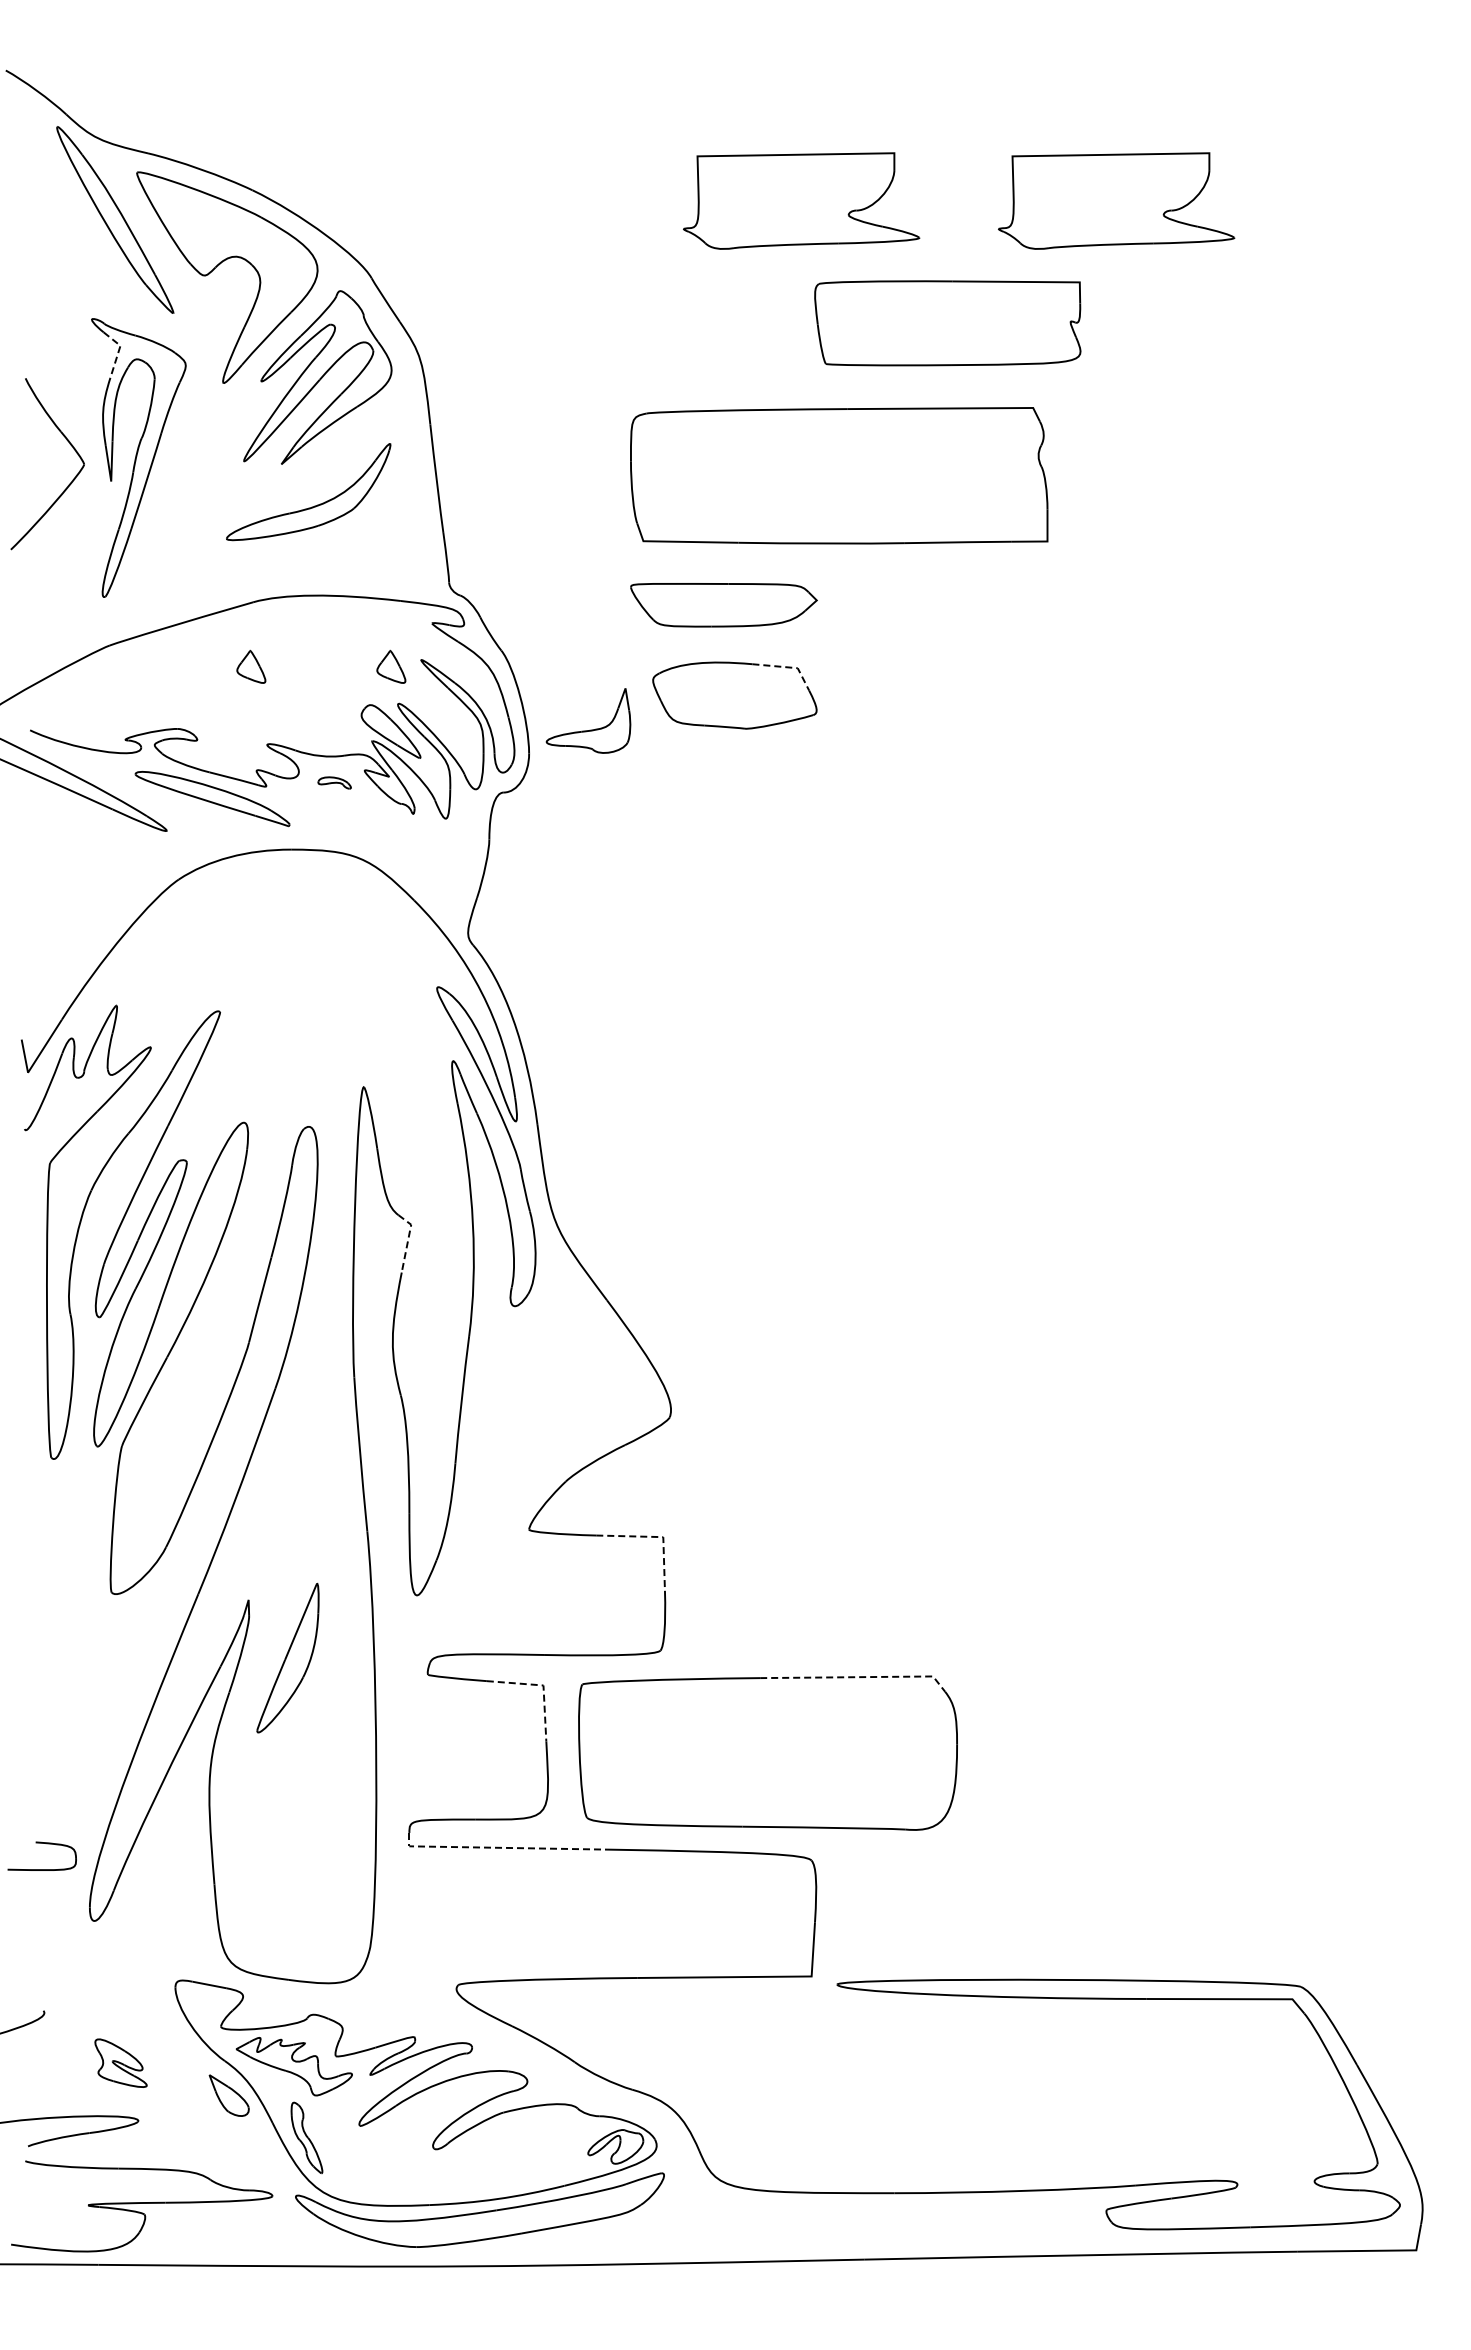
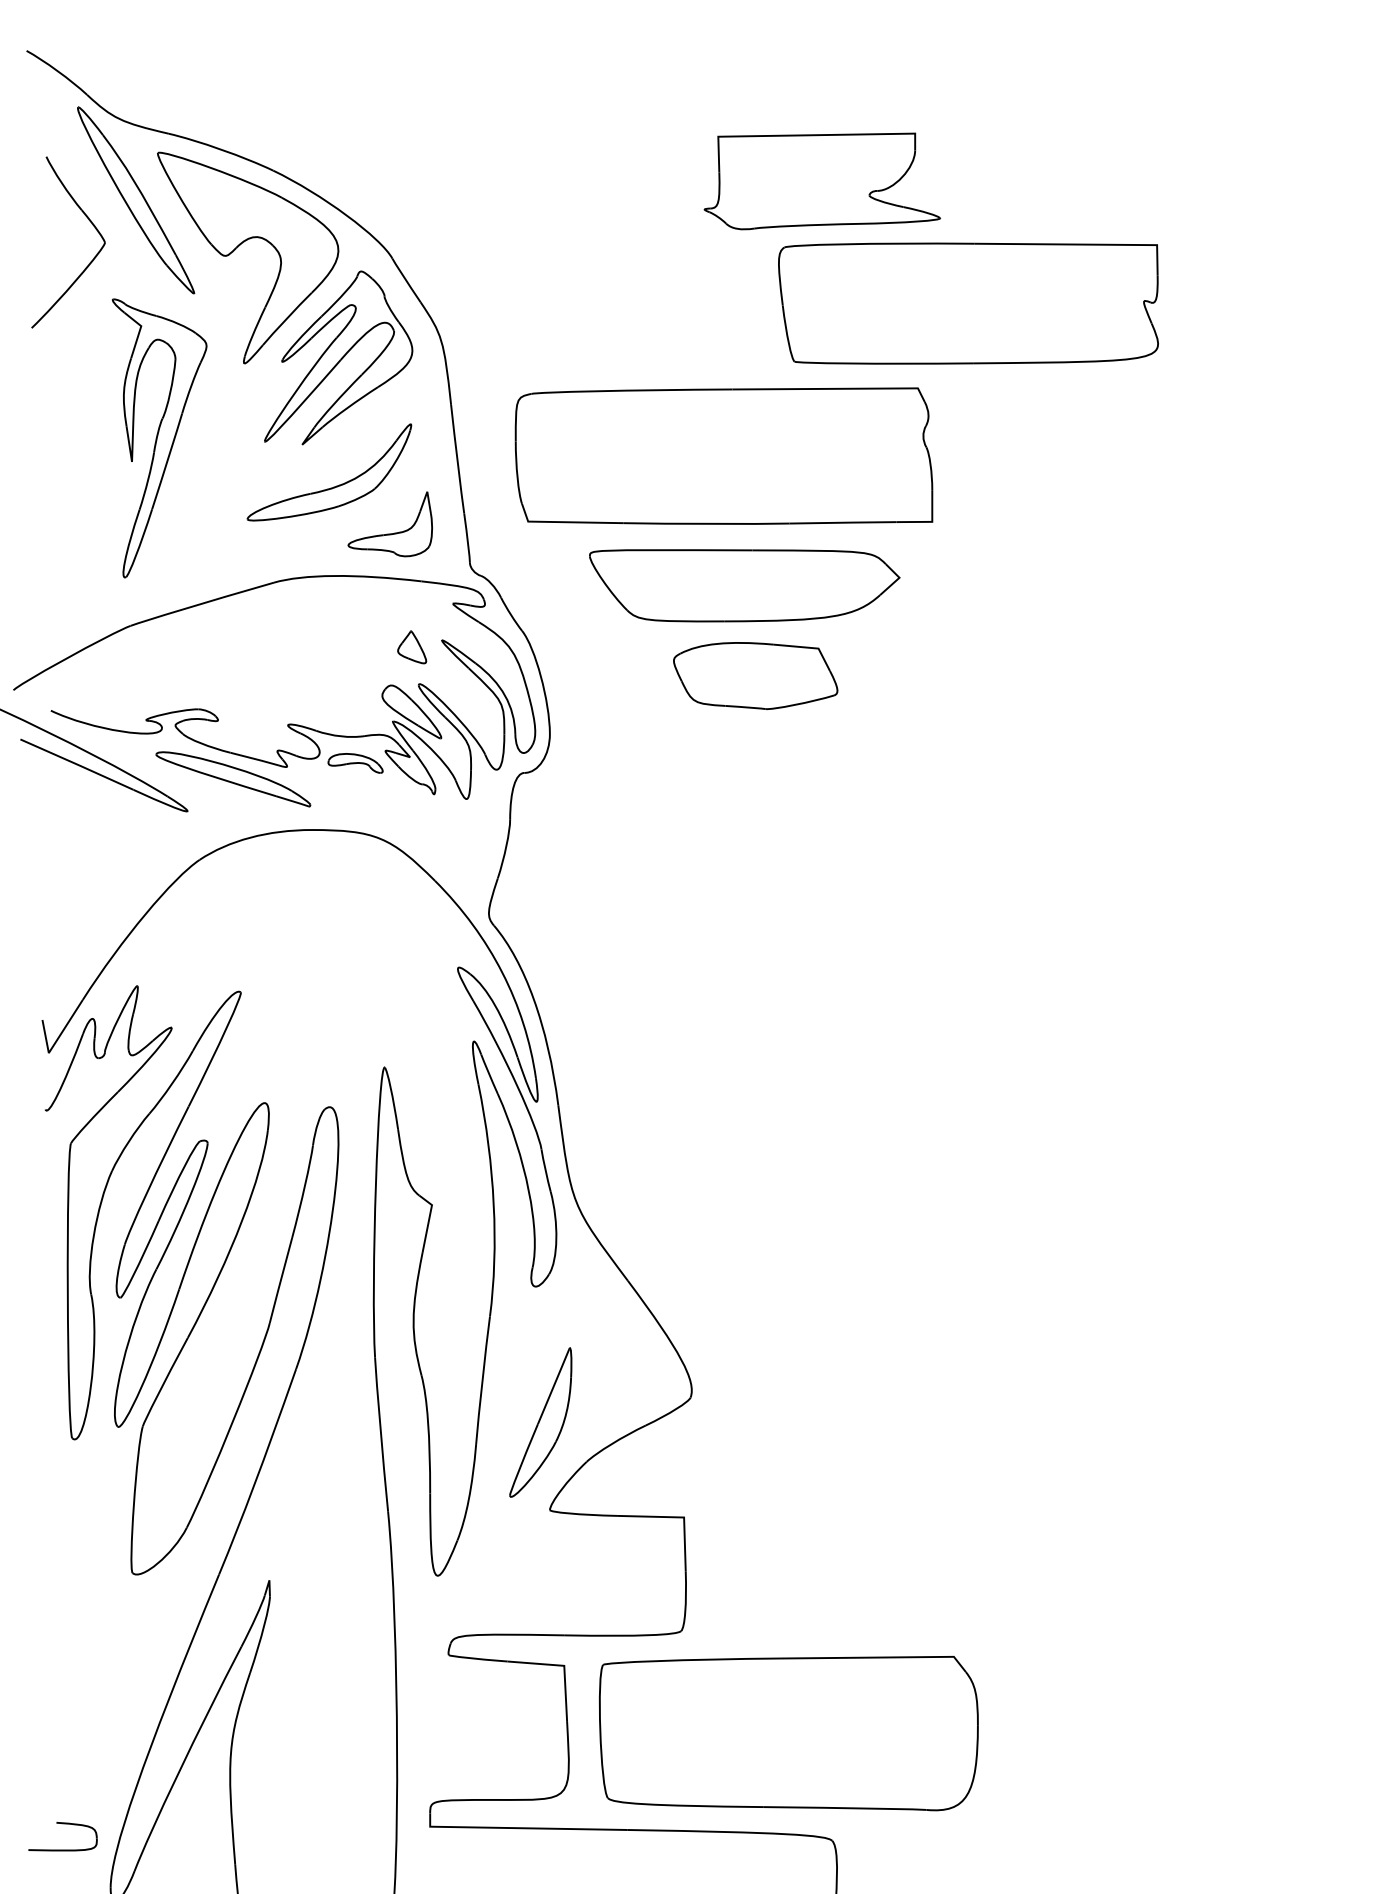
part: (1116, 200) -> (1137, 180), removed
part: (947, 323) -> (968, 303), size x1.43
line: (118, 351) -> (139, 331), dashed -> solid
part: (839, 475) -> (724, 455), moved
part: (68, 484) -> (89, 262), moved
part: (723, 604) -> (744, 584), size x1.67
part: (251, 666) -> (272, 646), removed
line: (788, 667) -> (809, 647), dashed -> solid
part: (590, 729) -> (392, 532), moved
part: (334, 782) -> (355, 762), size x1.67
line: (408, 1240) -> (429, 1220), dashed -> solid
line: (657, 1536) -> (678, 1516), dashed -> solid
part: (287, 1657) -> (540, 1421), moved
line: (857, 1677) -> (878, 1657), dashed -> solid
line: (543, 1685) -> (564, 1665), dashed -> solid
line: (501, 1847) -> (522, 1827), dashed -> solid

